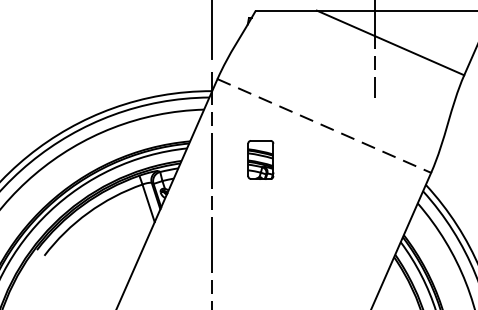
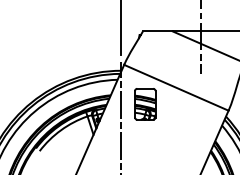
line: (324, 125) -> (176, 87), dashed -> solid
part: (261, 160) -> (145, 104), size x1.67

